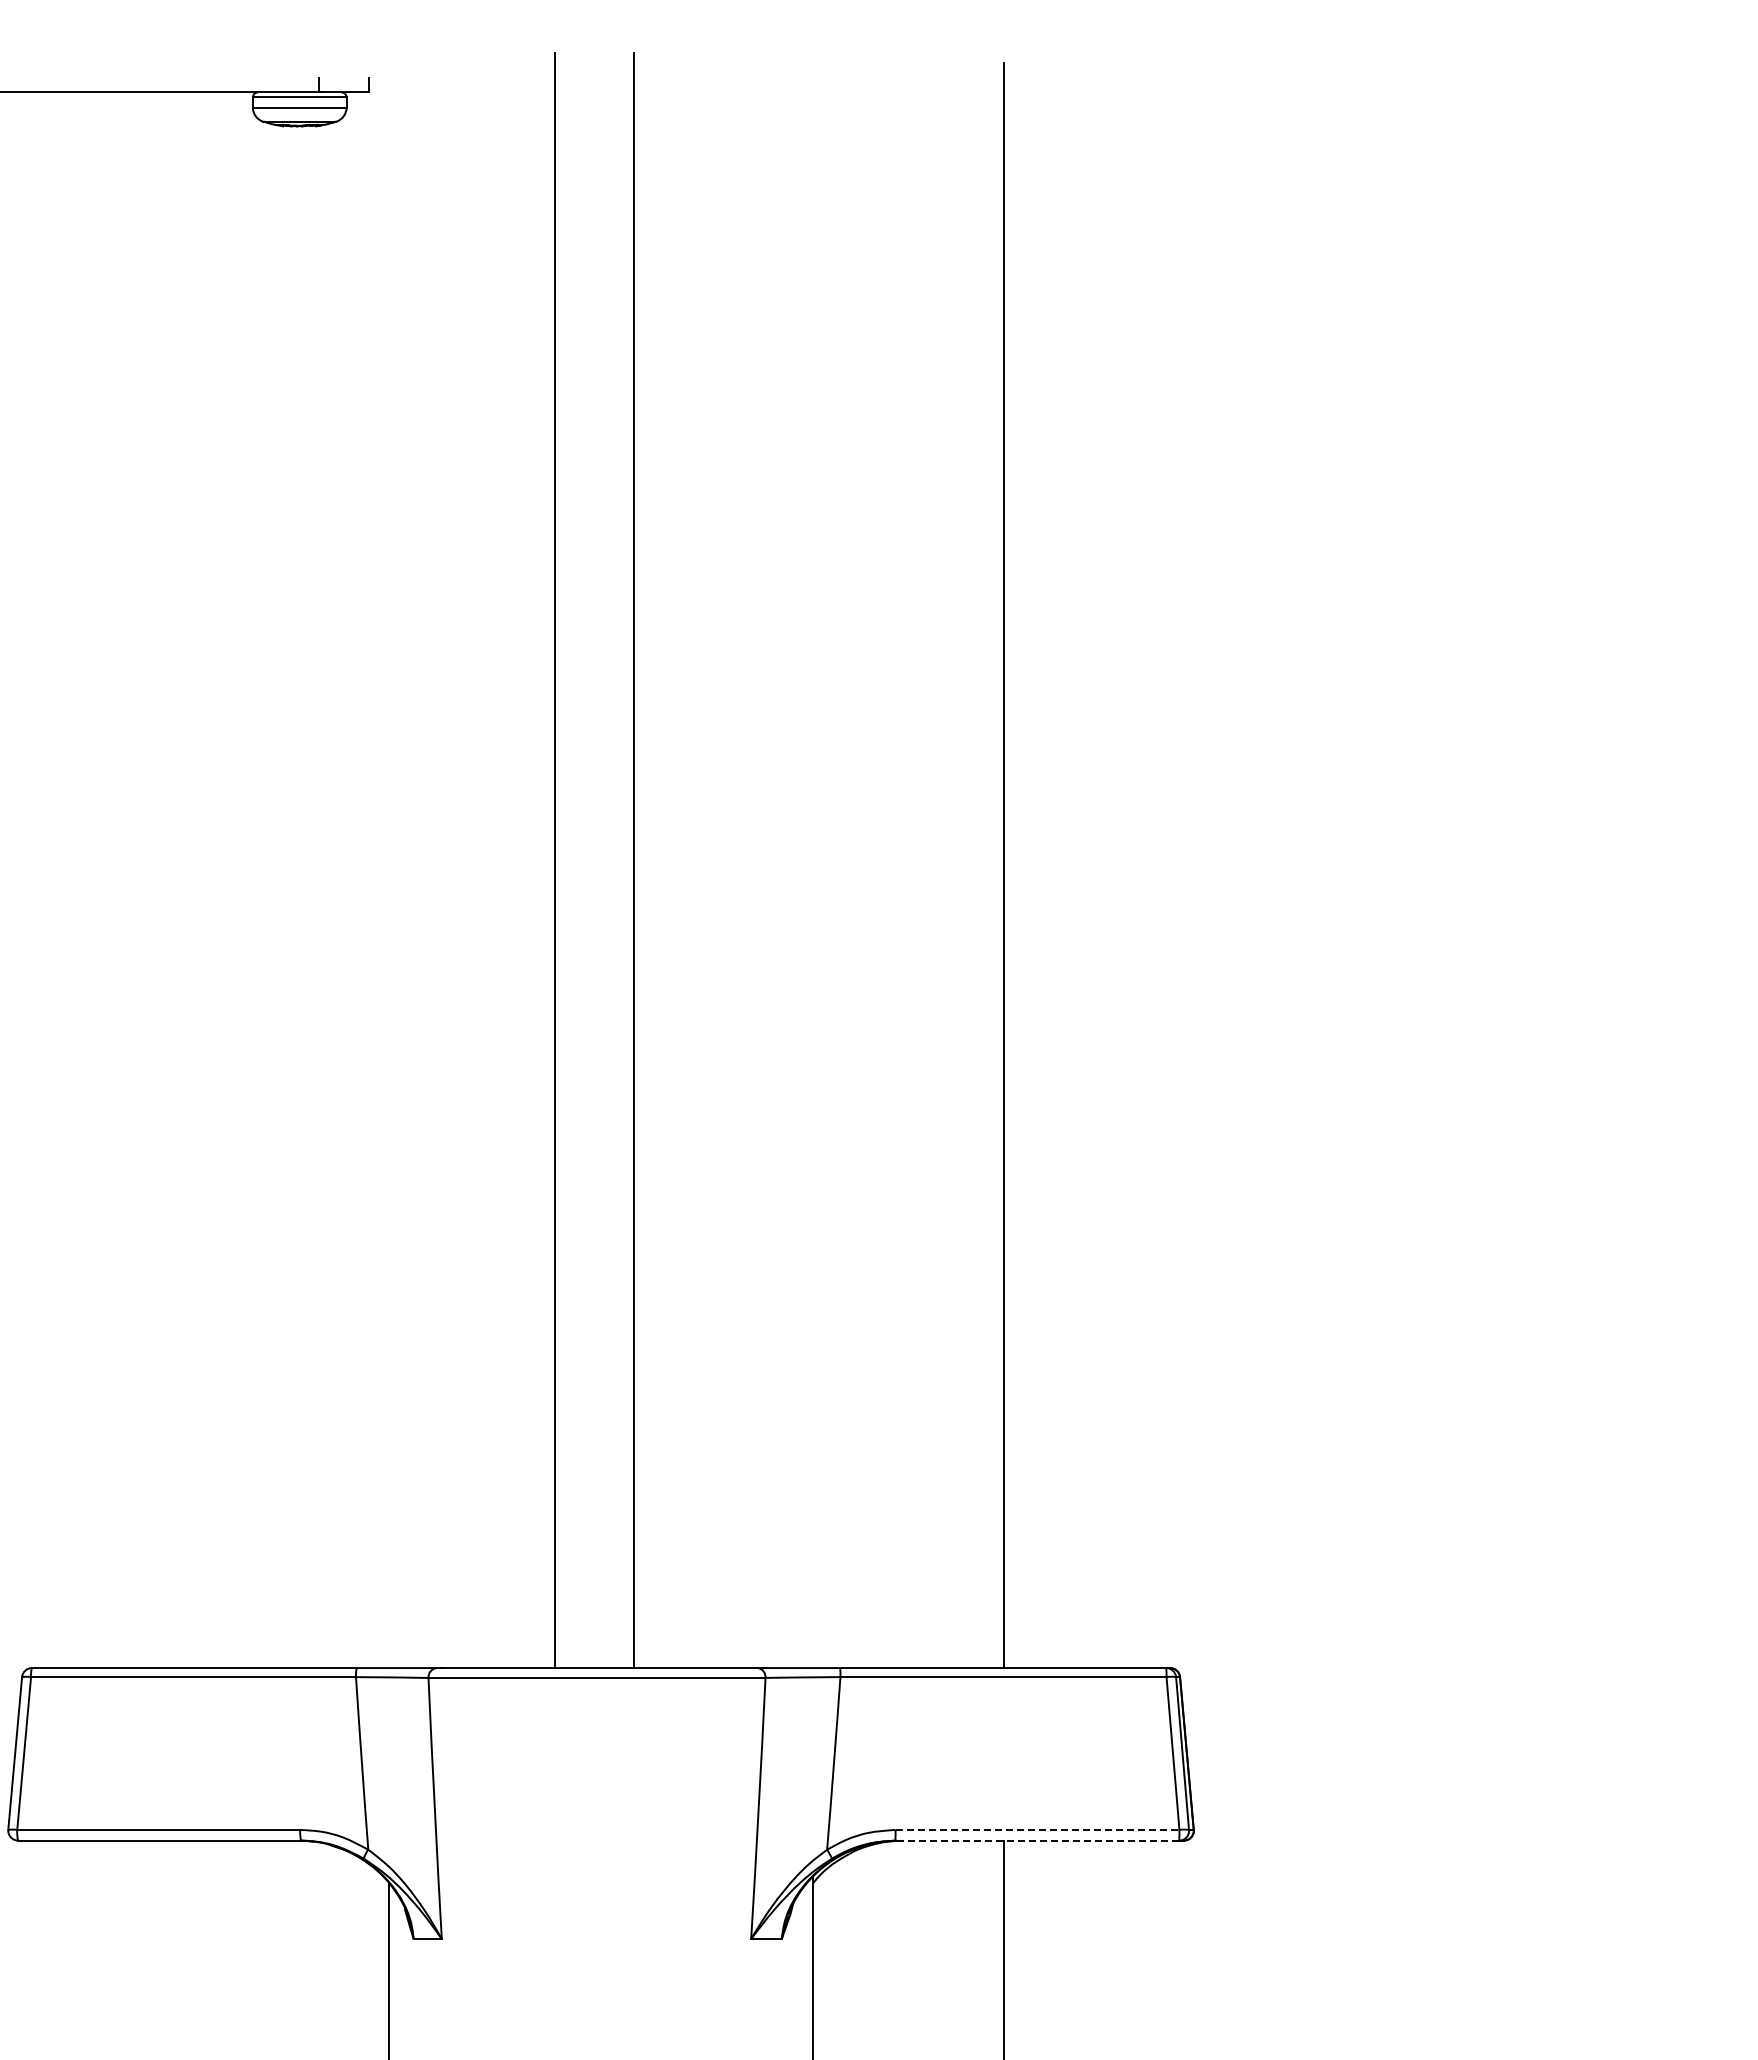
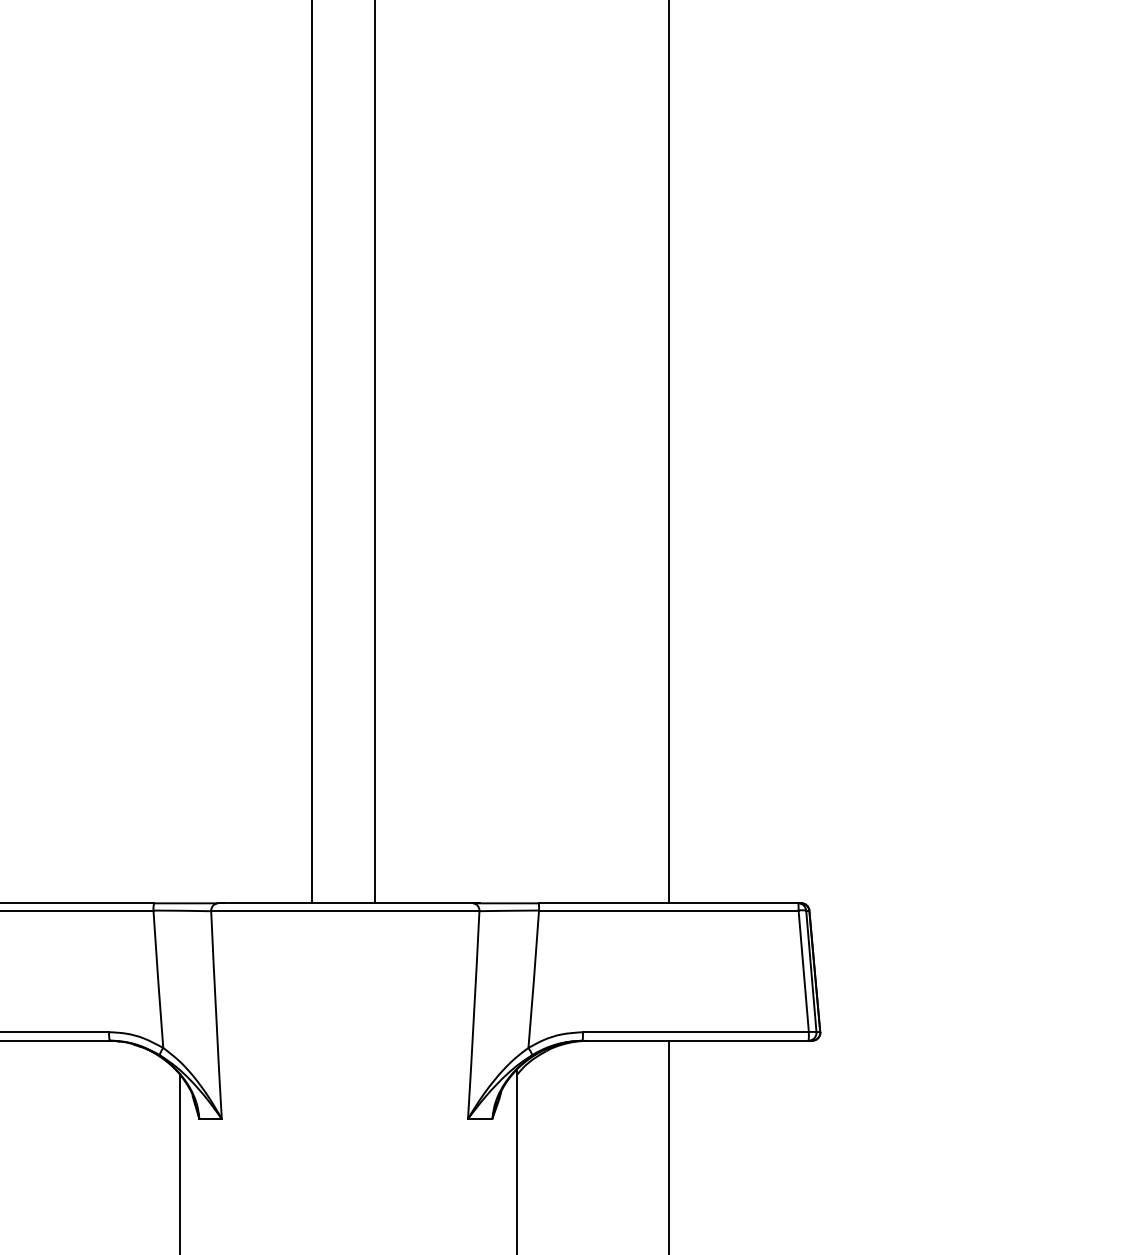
line: (1037, 1829) -> (695, 1031), dashed -> solid
line: (1037, 1840) -> (695, 1040), dashed -> solid

